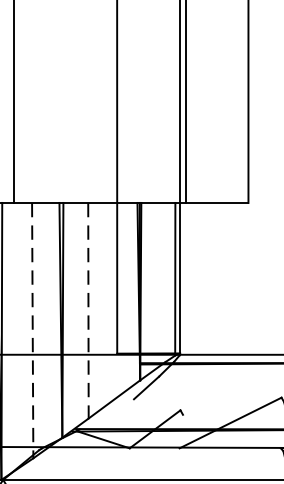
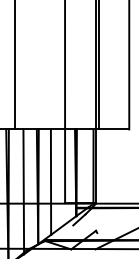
line: (89, 311) -> (51, 182), dashed -> solid
line: (32, 331) -> (23, 192), dashed -> solid

